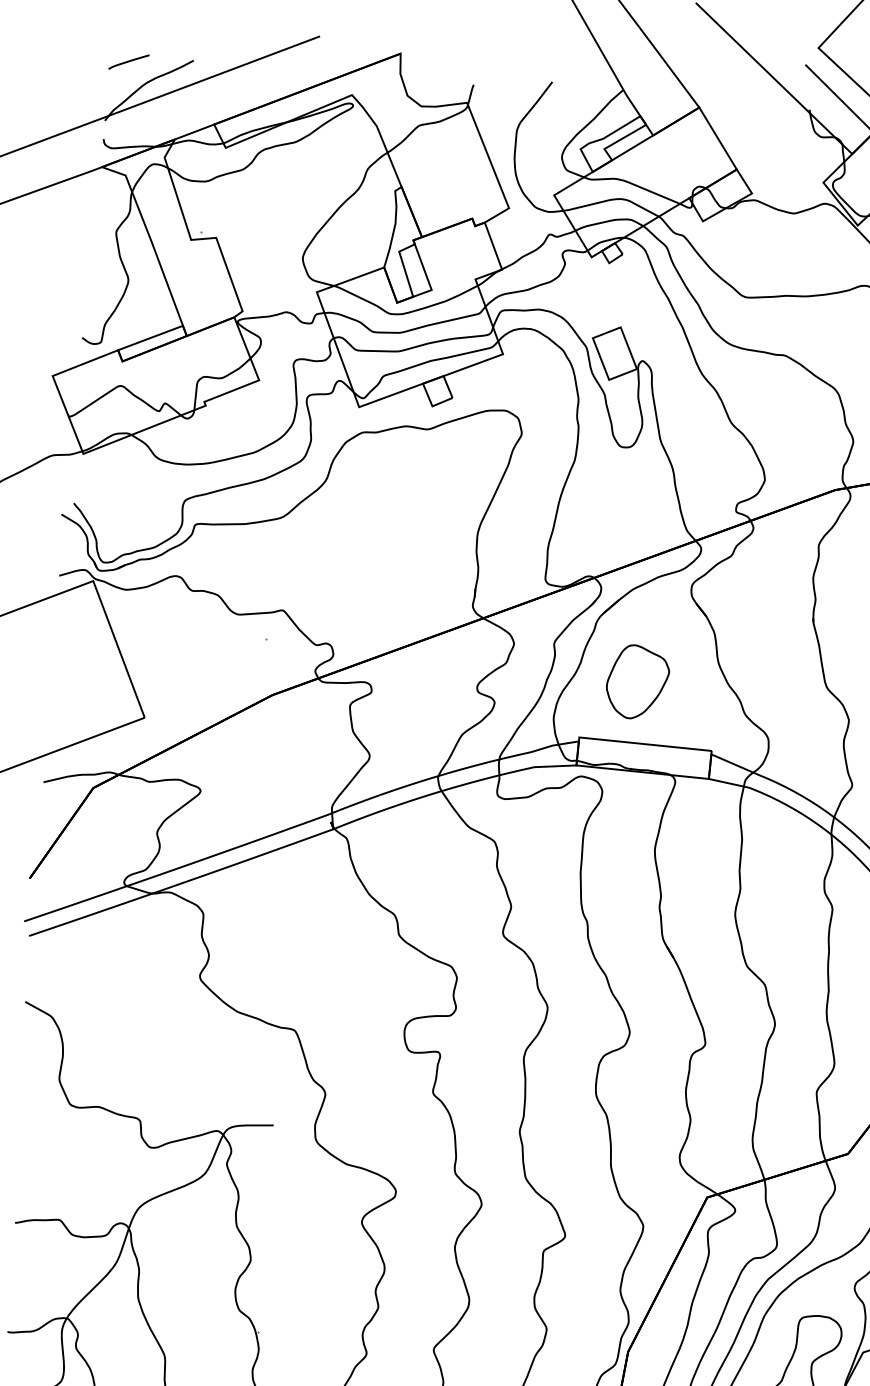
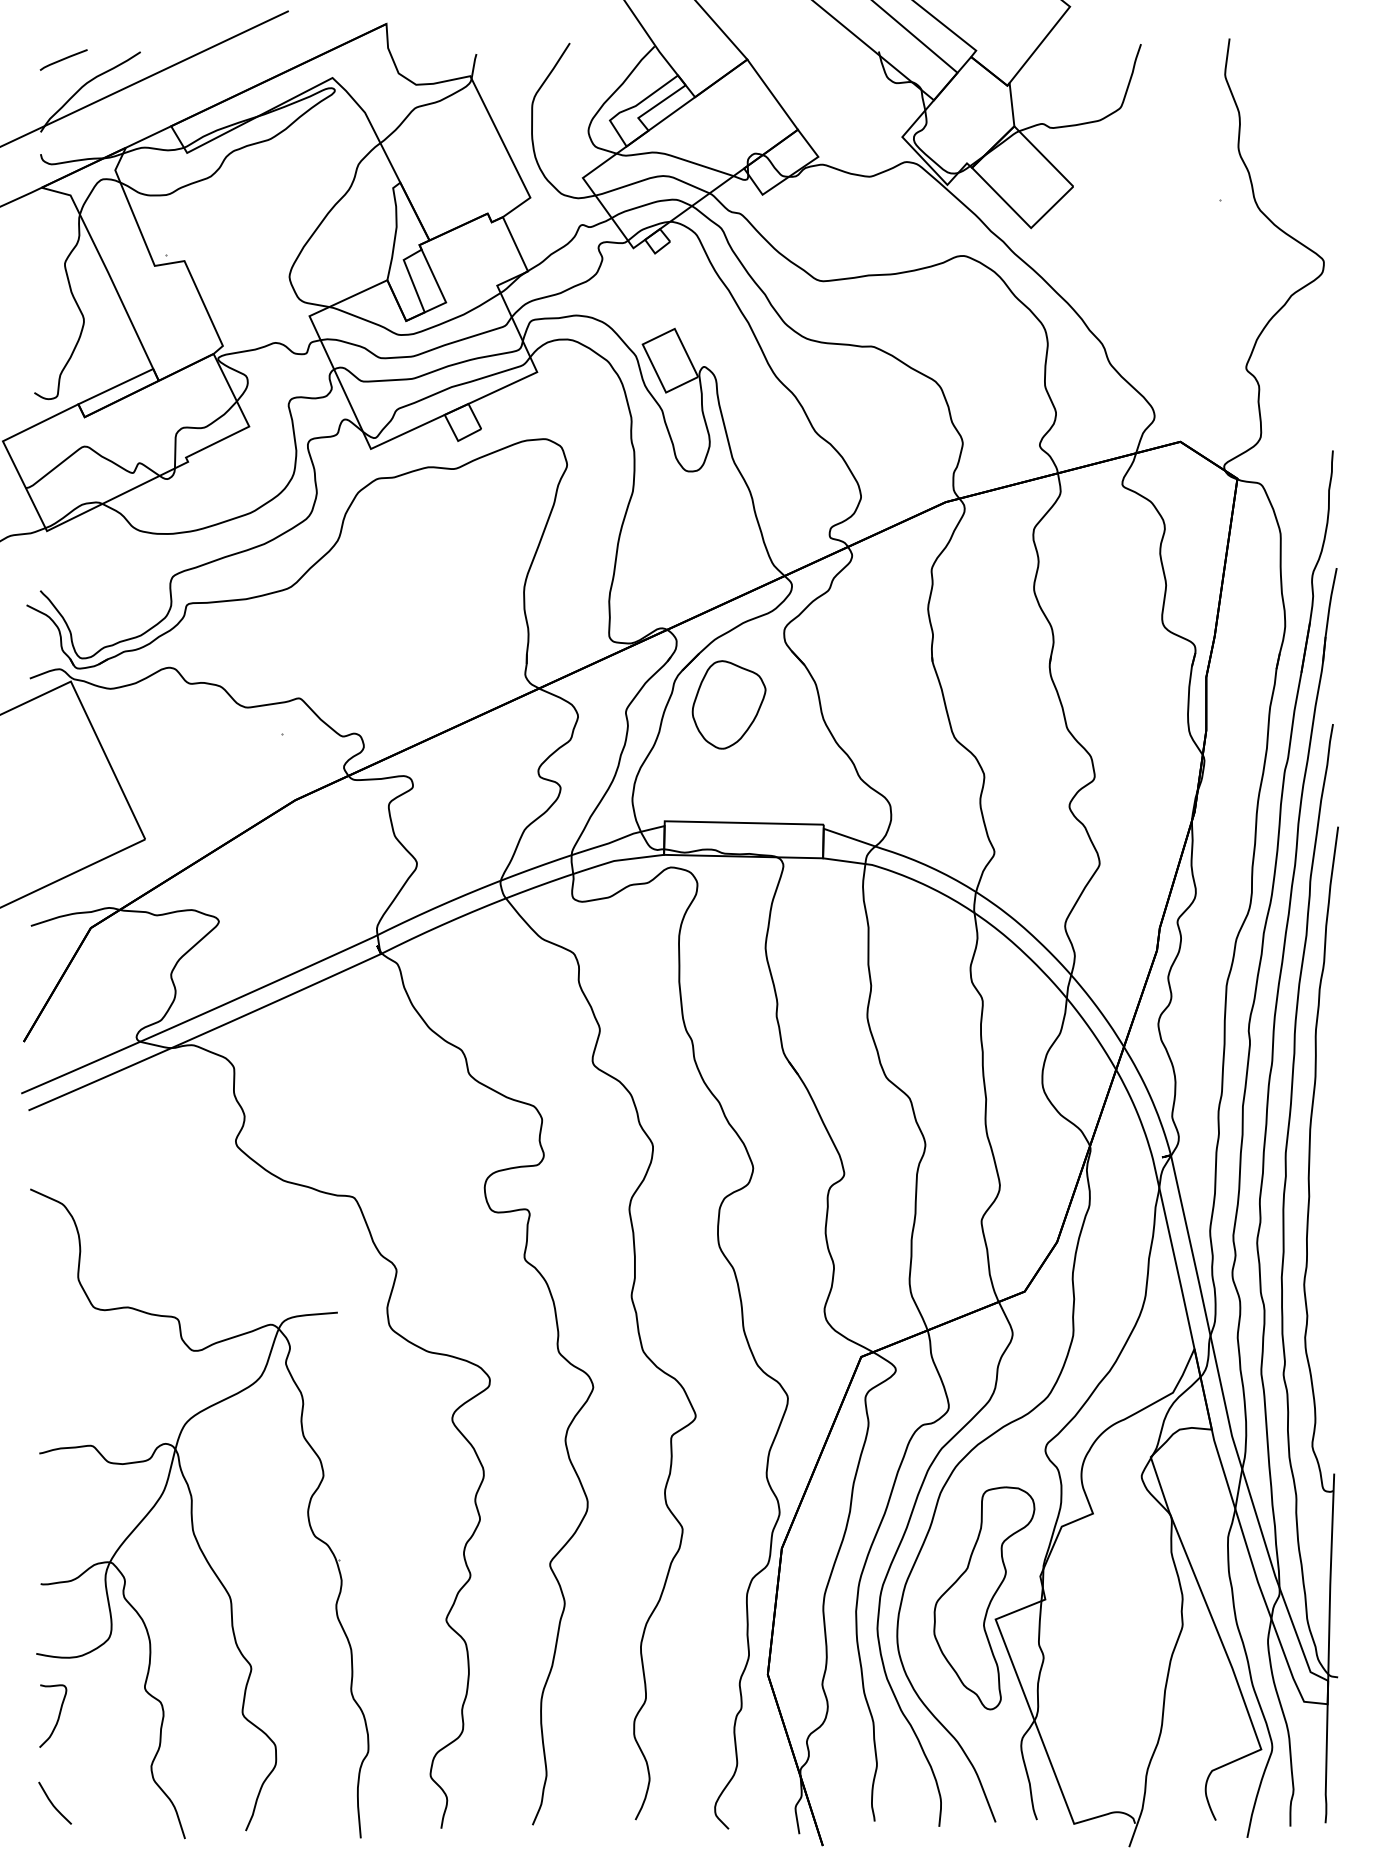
part: (637, 681) -> (728, 704), moved

